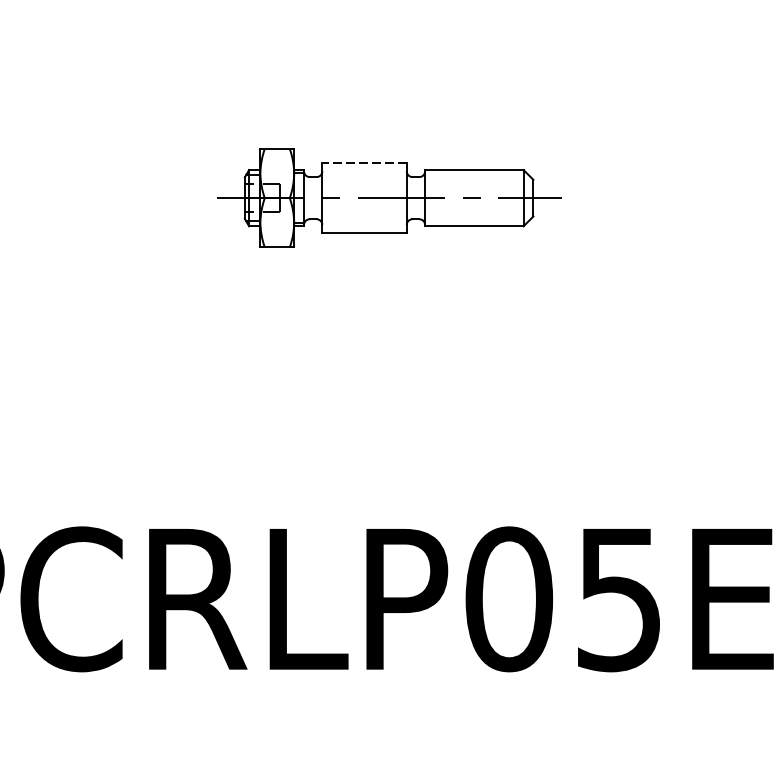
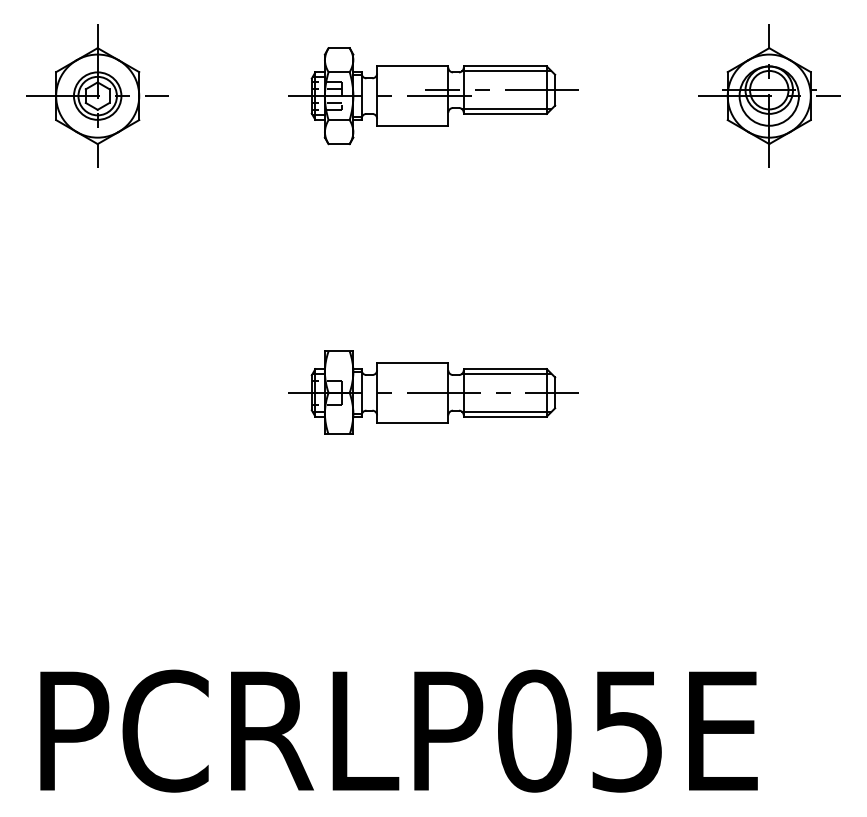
line: (364, 163) -> (412, 363), dashed -> solid
line: (475, 175) -> (506, 373), added
line: (475, 221) -> (506, 412), added

